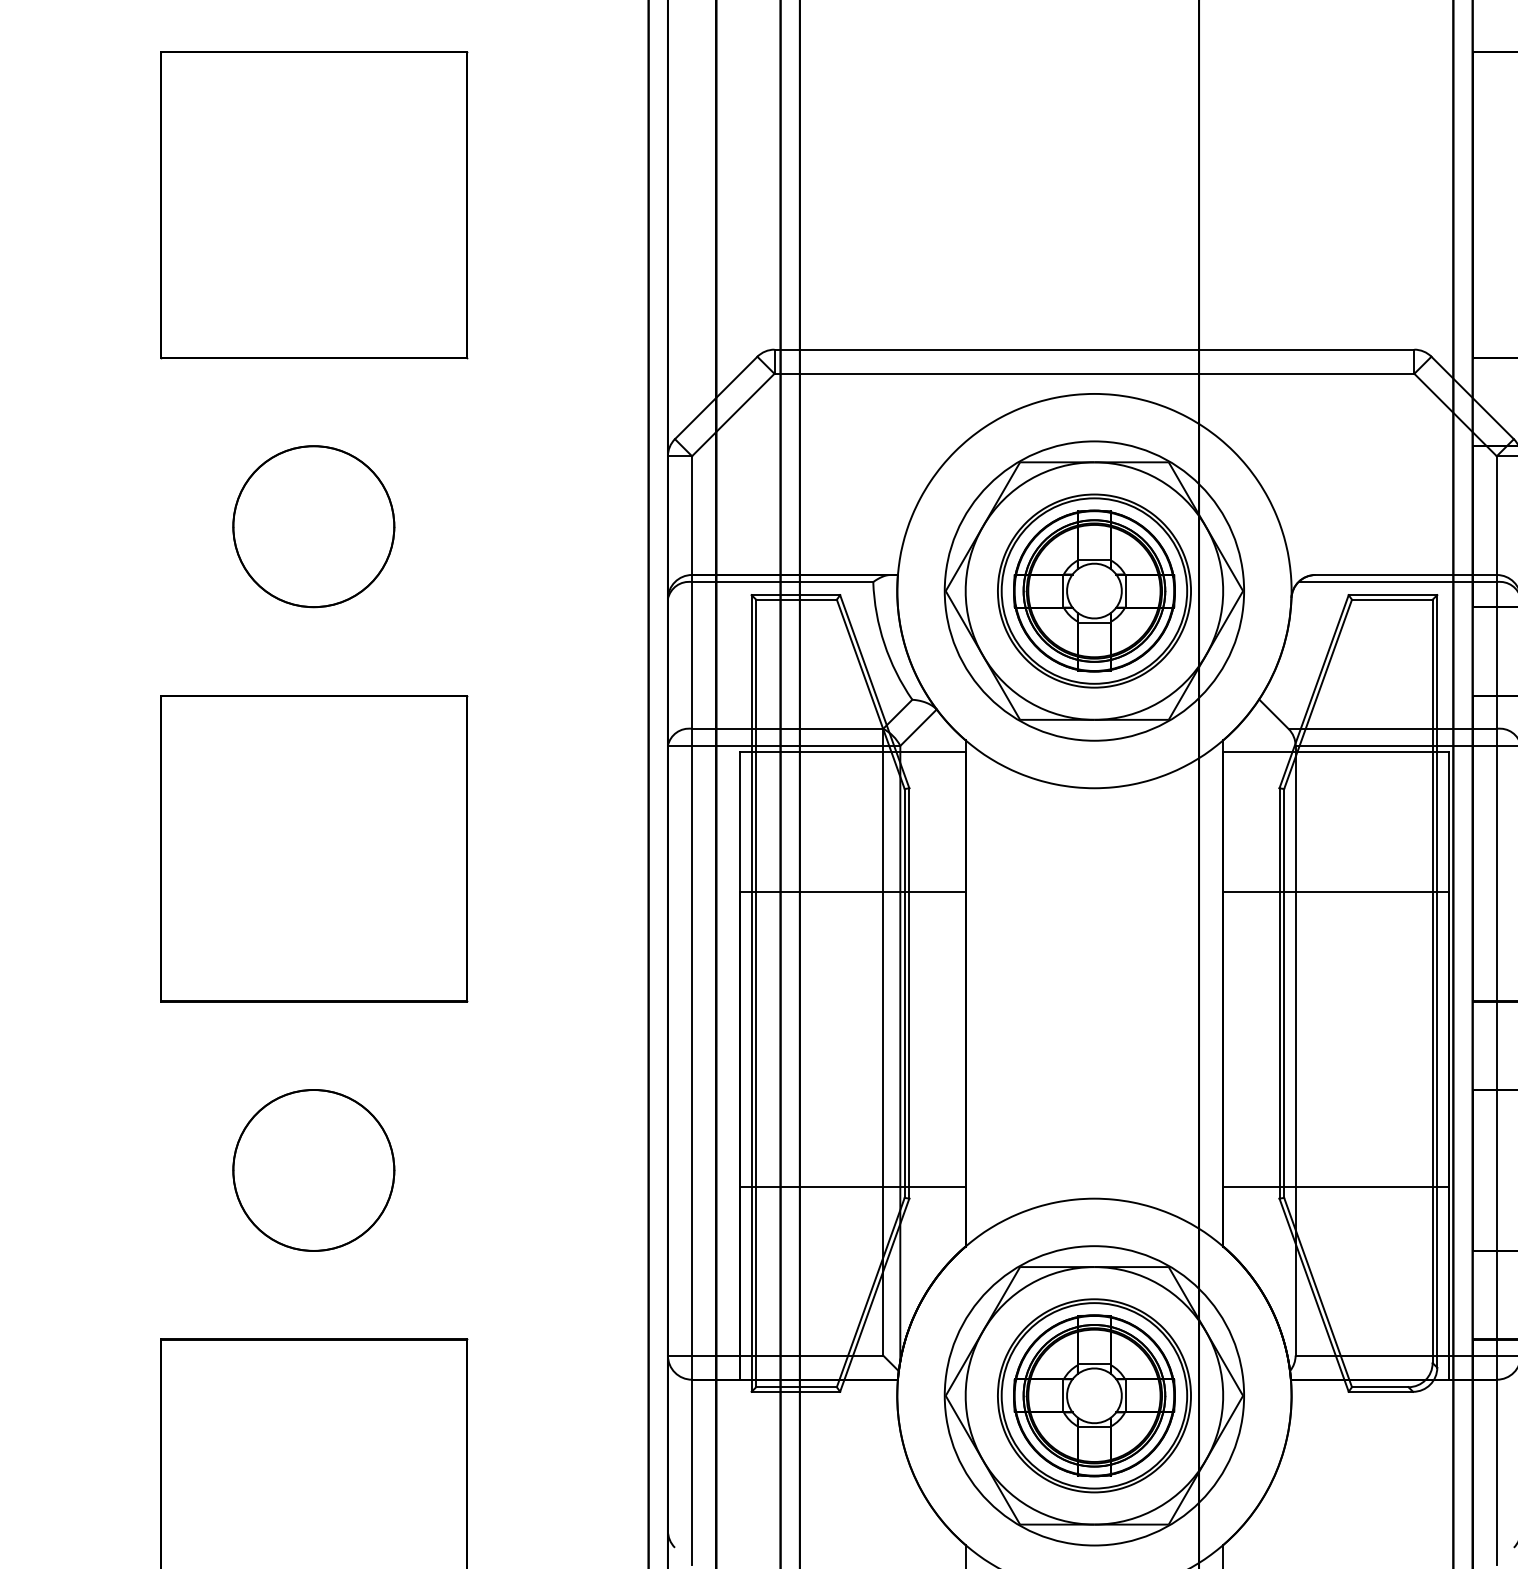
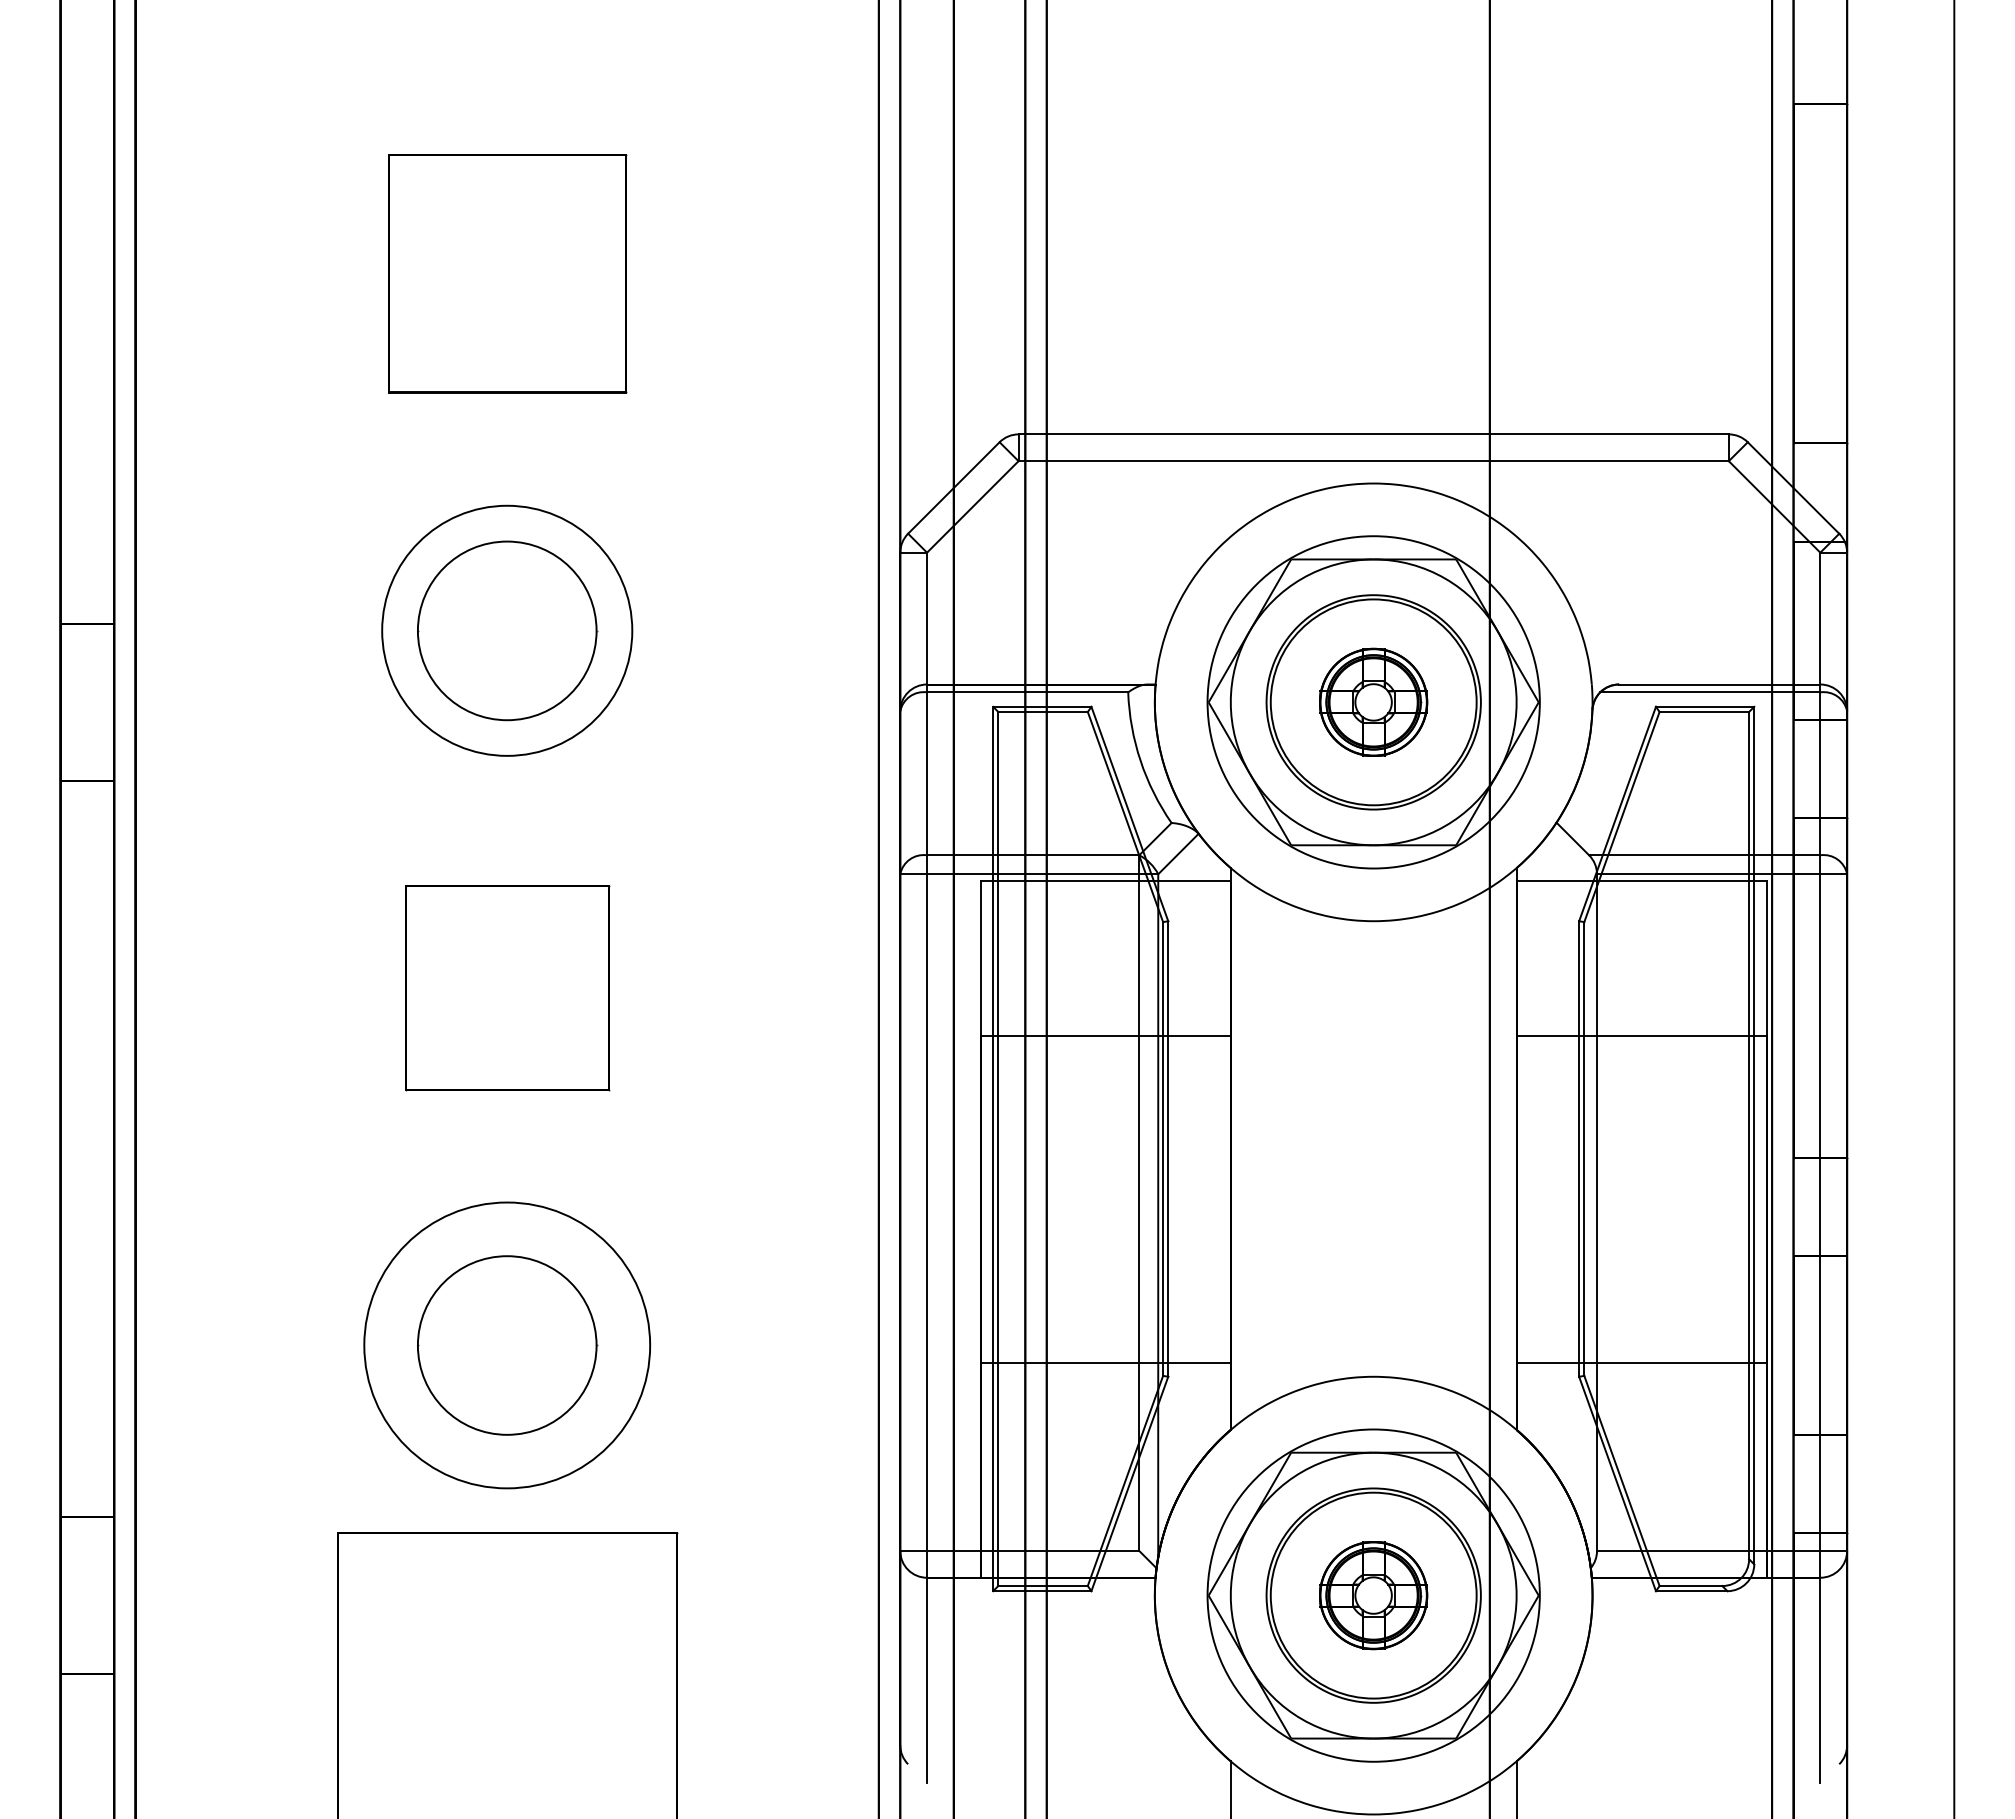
part: (314, 204) -> (507, 273), size x0.7
circle: (313, 526) -> (506, 630), size x1.4
part: (1094, 591) -> (1373, 702), size x0.6
part: (314, 848) -> (507, 988), size x0.6
circle: (313, 1170) -> (506, 1345), size x1.6
part: (1094, 1395) -> (1373, 1595), size x0.6

